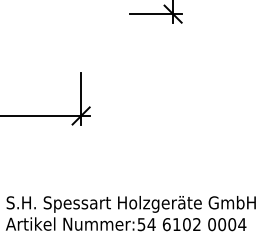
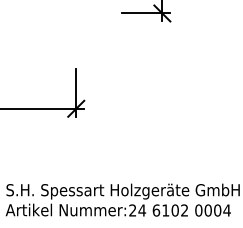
text: (141, 224) -> (132, 210), 54 -> 24

